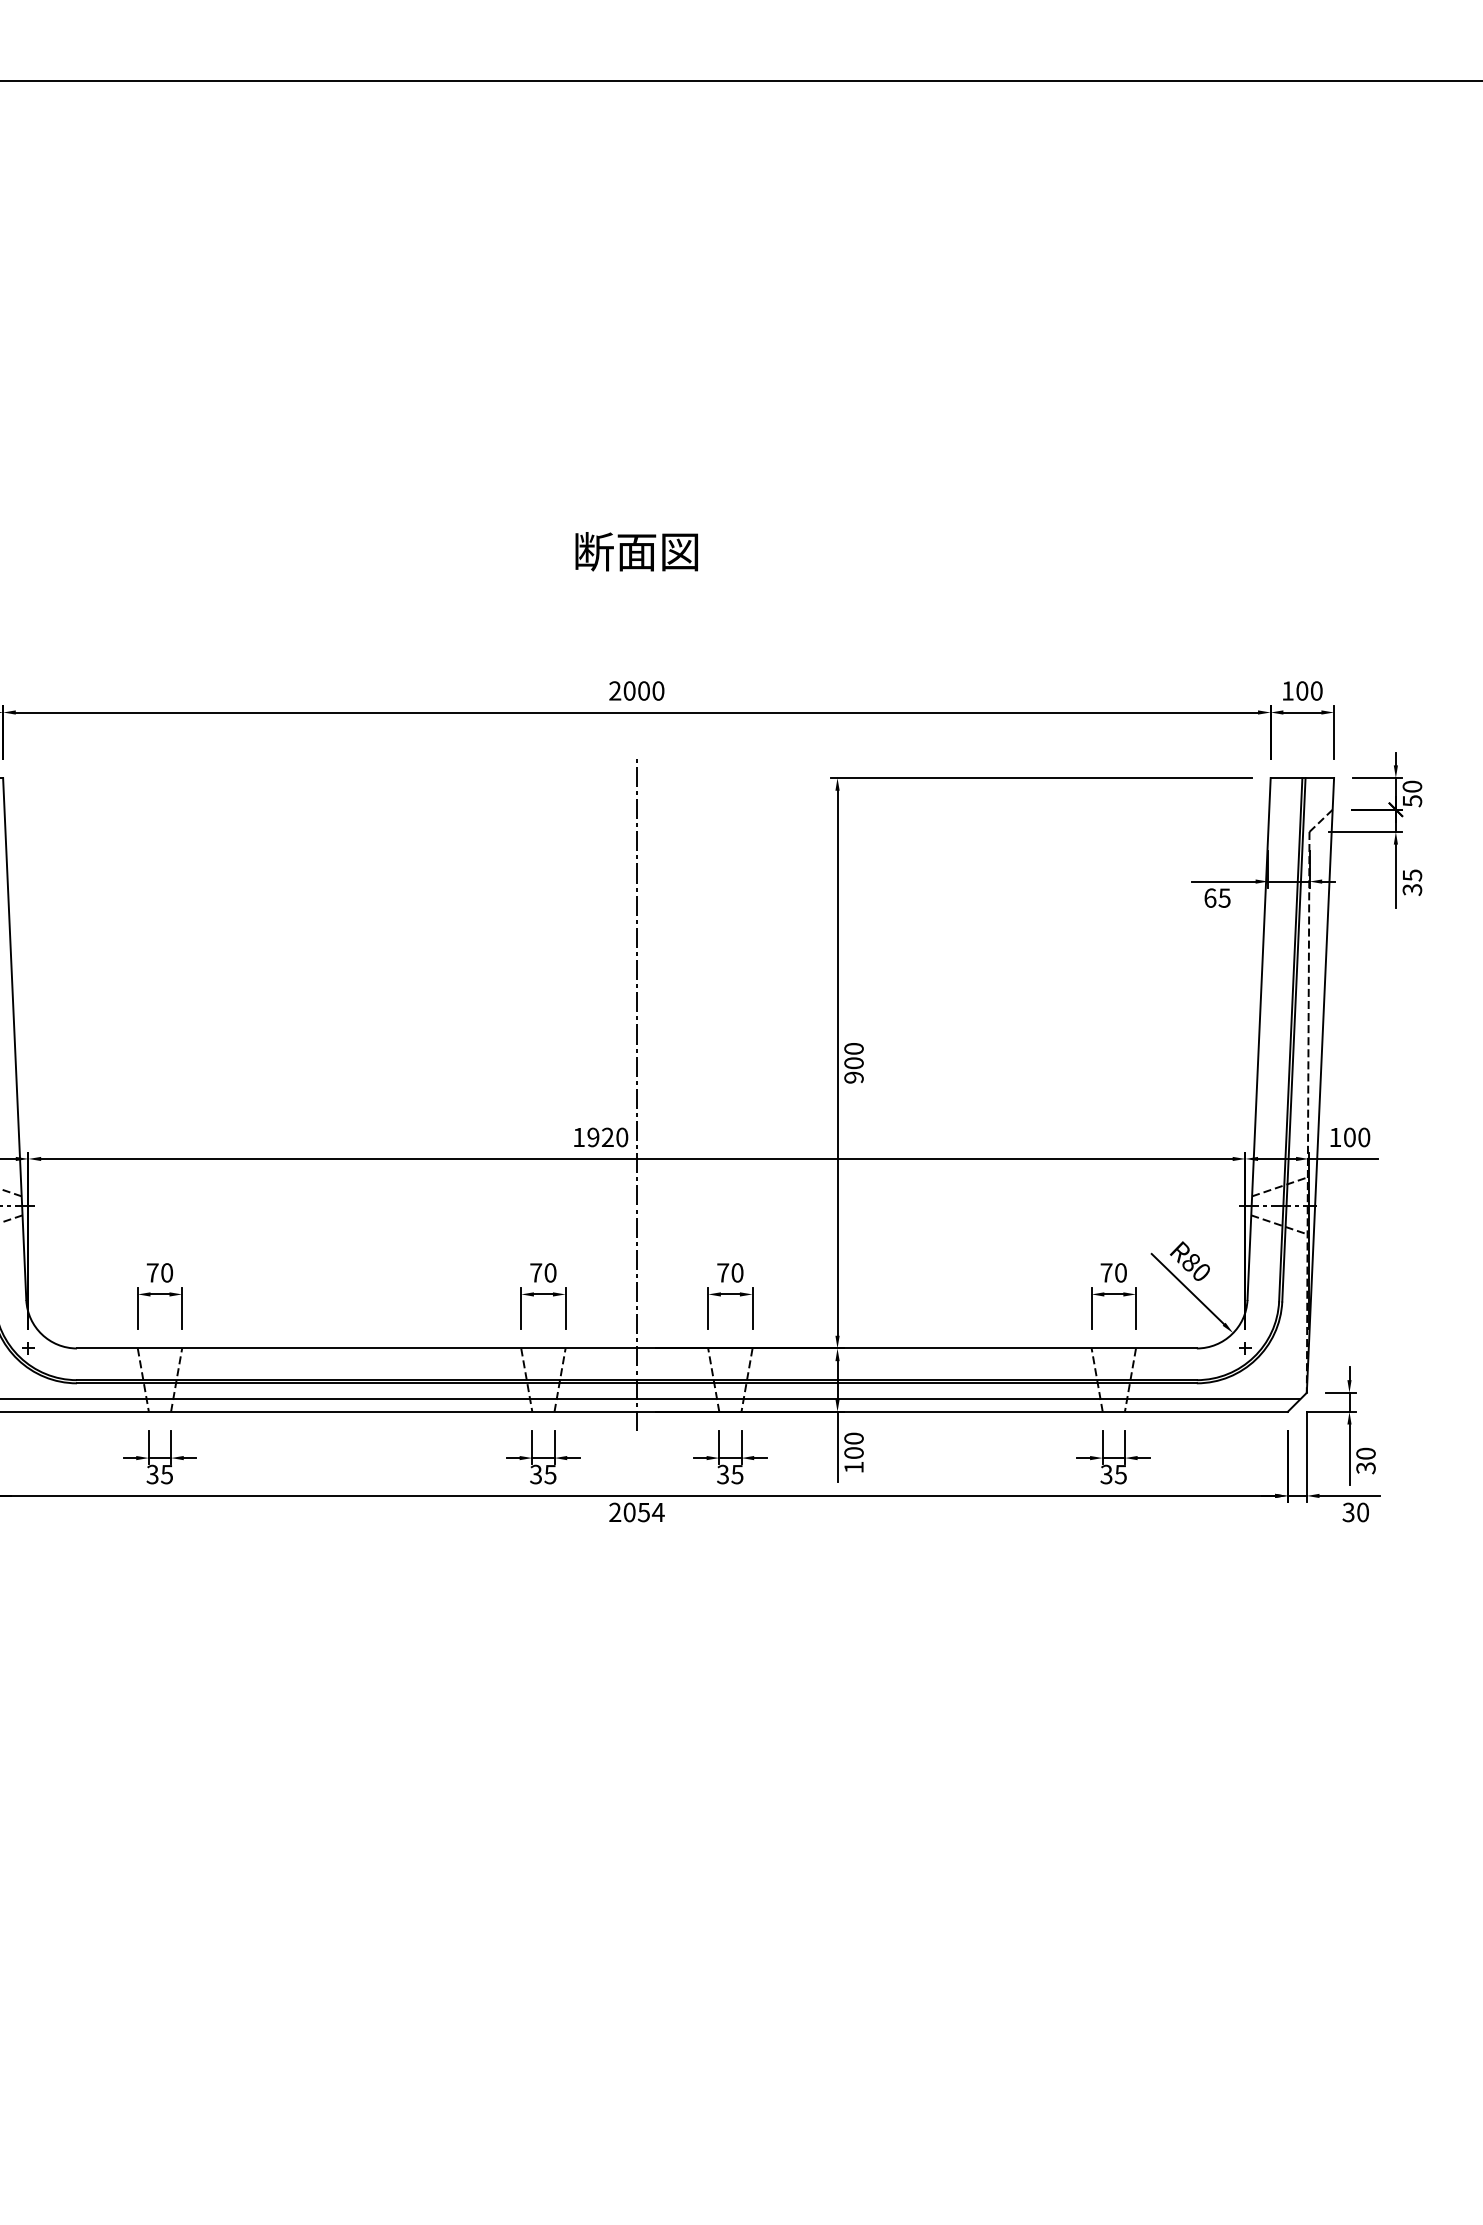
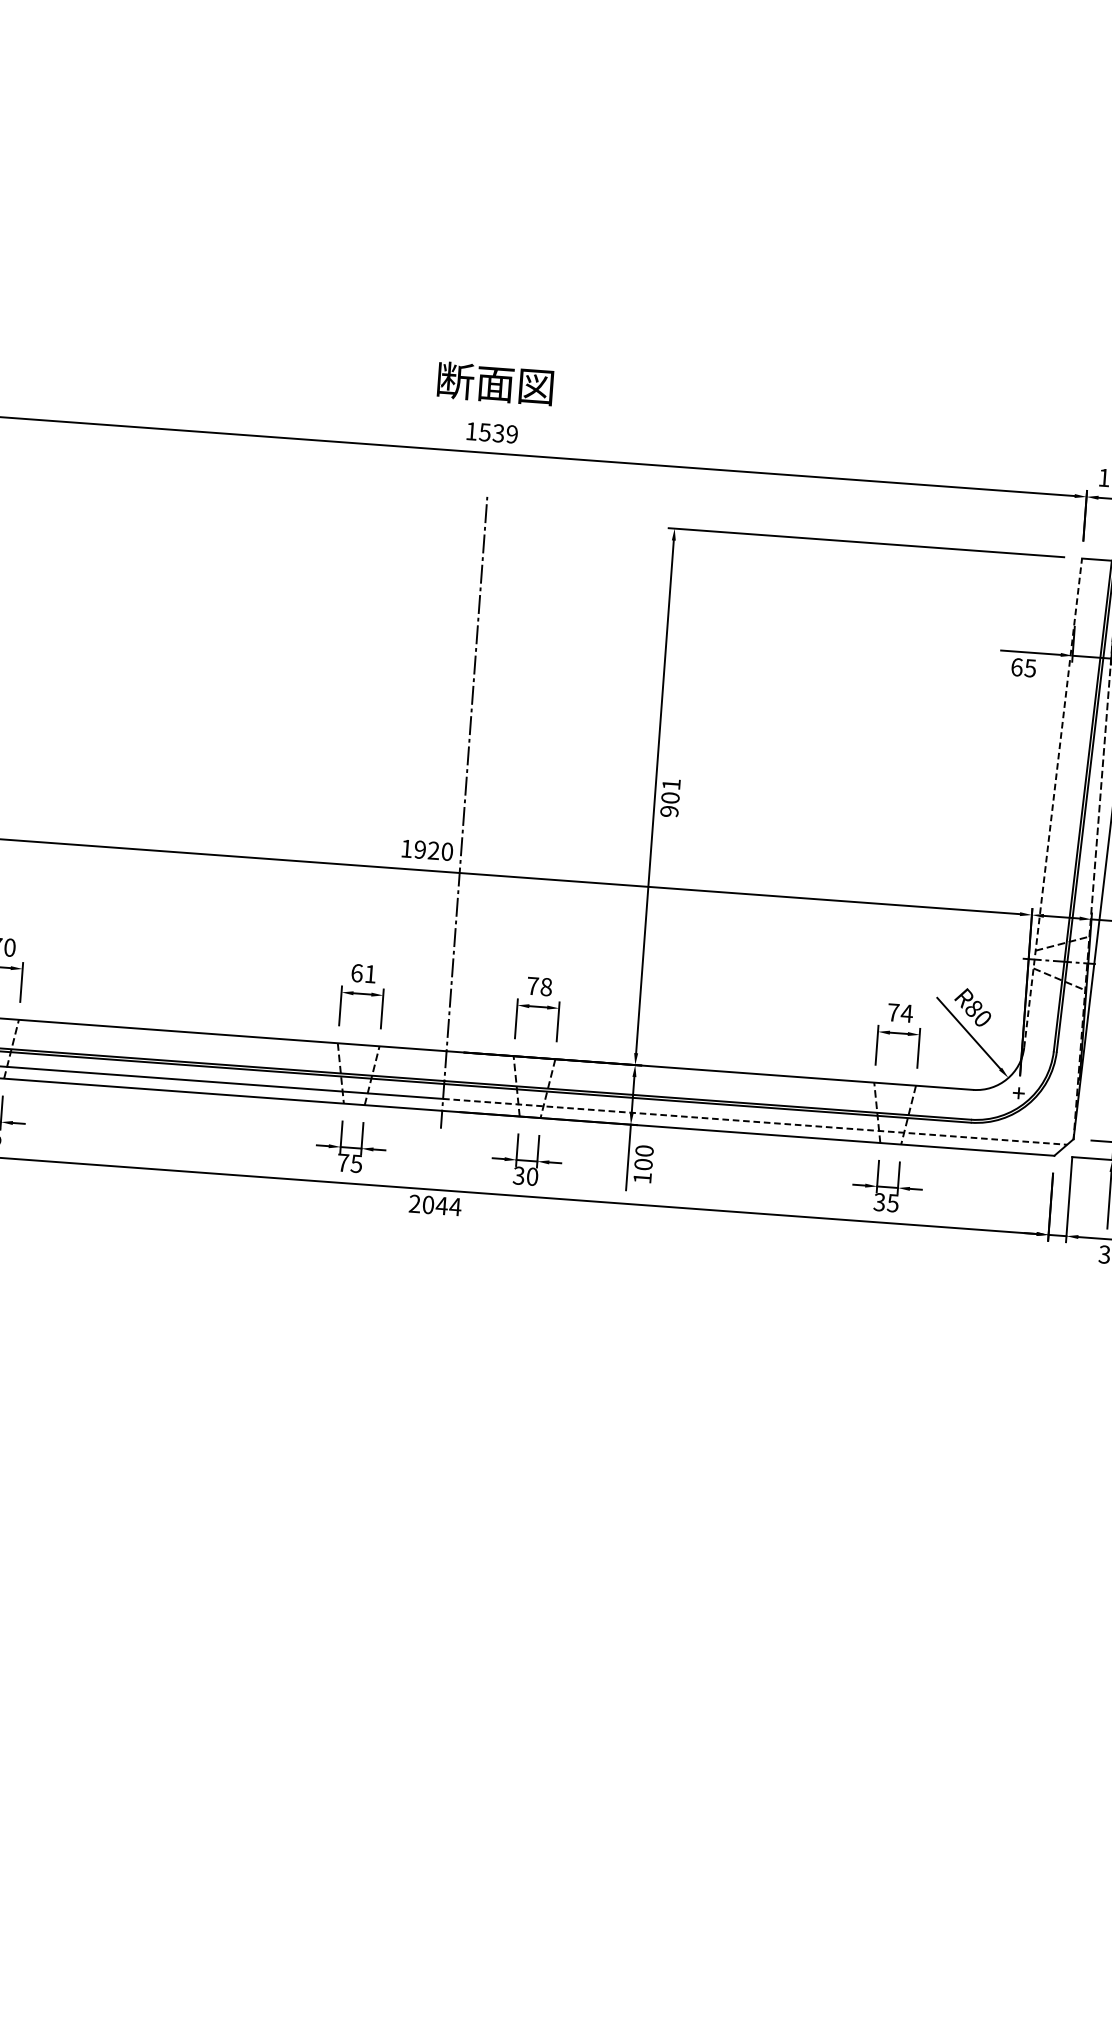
text: (636, 551) -> (495, 383), moved
text: (636, 690) -> (491, 432), 2000 -> 1539
line: (1259, 1038) -> (1053, 802), solid -> dashed
text: (853, 1048) -> (671, 784), 900 -> 901
text: (543, 1272) -> (364, 973), 70 -> 61
text: (737, 1272) -> (546, 986), 70 -> 78
text: (1120, 1272) -> (906, 1013), 70 -> 74
line: (968, 1399) -> (754, 1122), solid -> dashed
text: (536, 1474) -> (343, 1162), 35 -> 75
text: (737, 1474) -> (532, 1176), 35 -> 30
text: (643, 1512) -> (441, 1205), 2054 -> 2044

